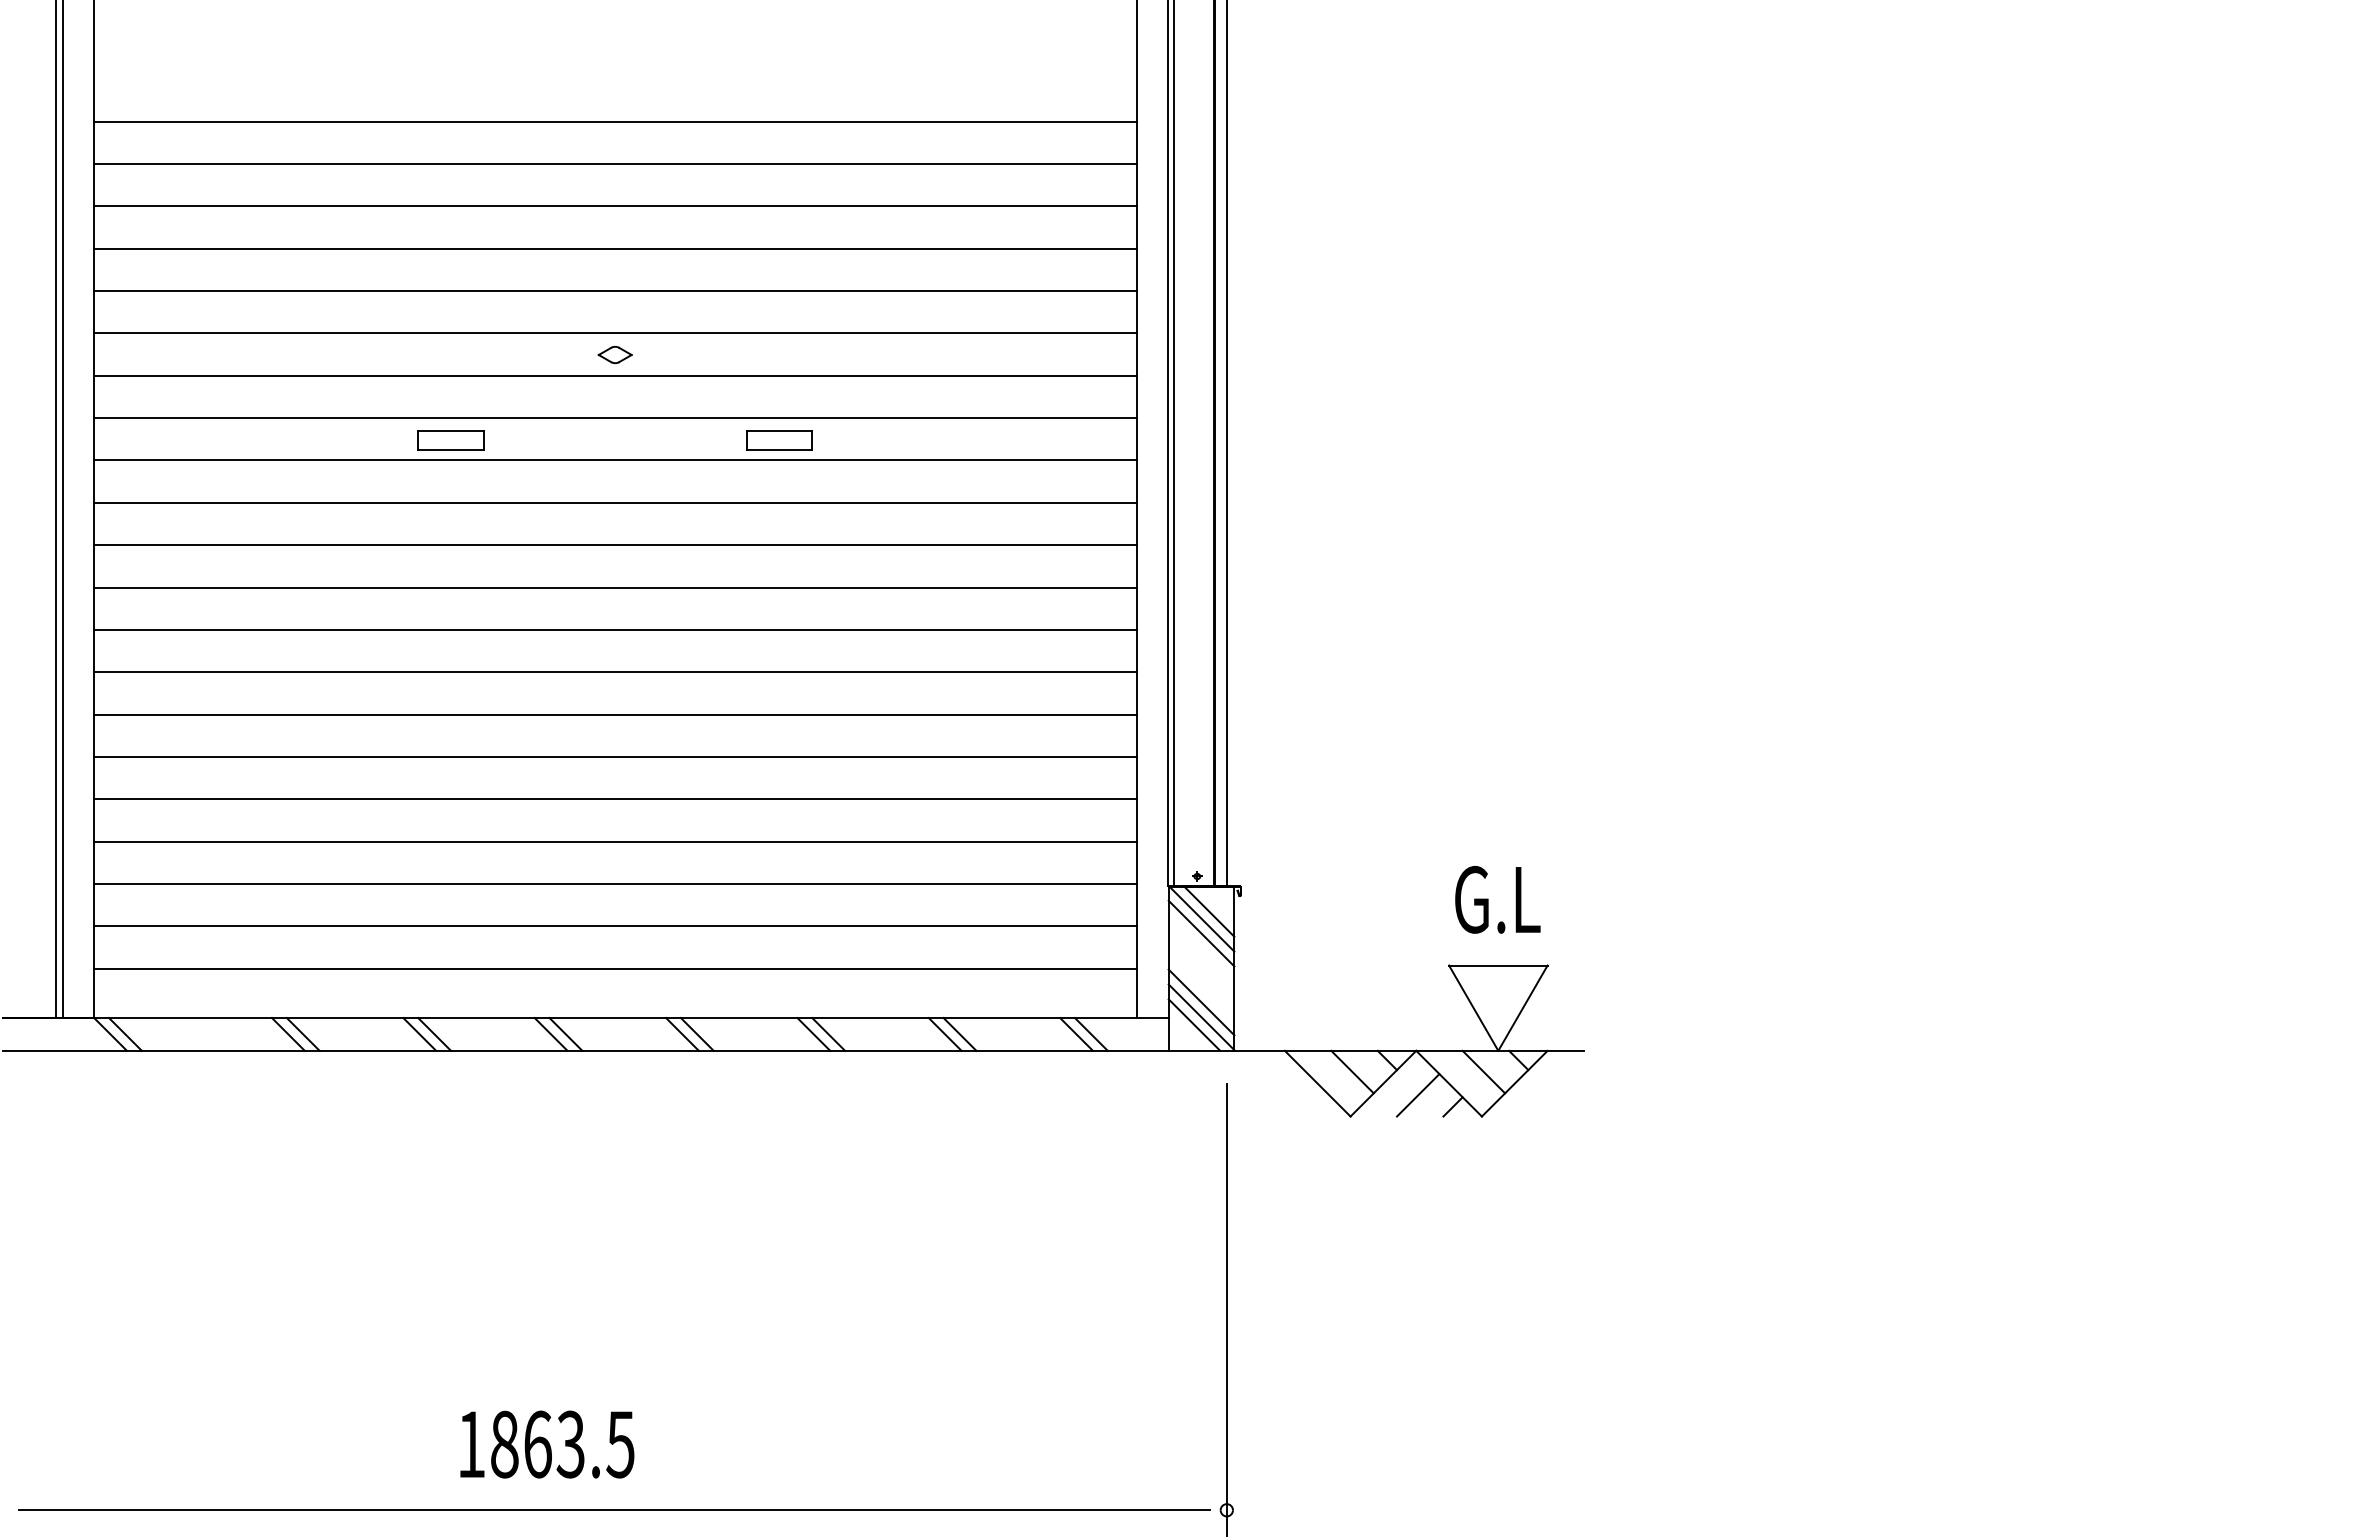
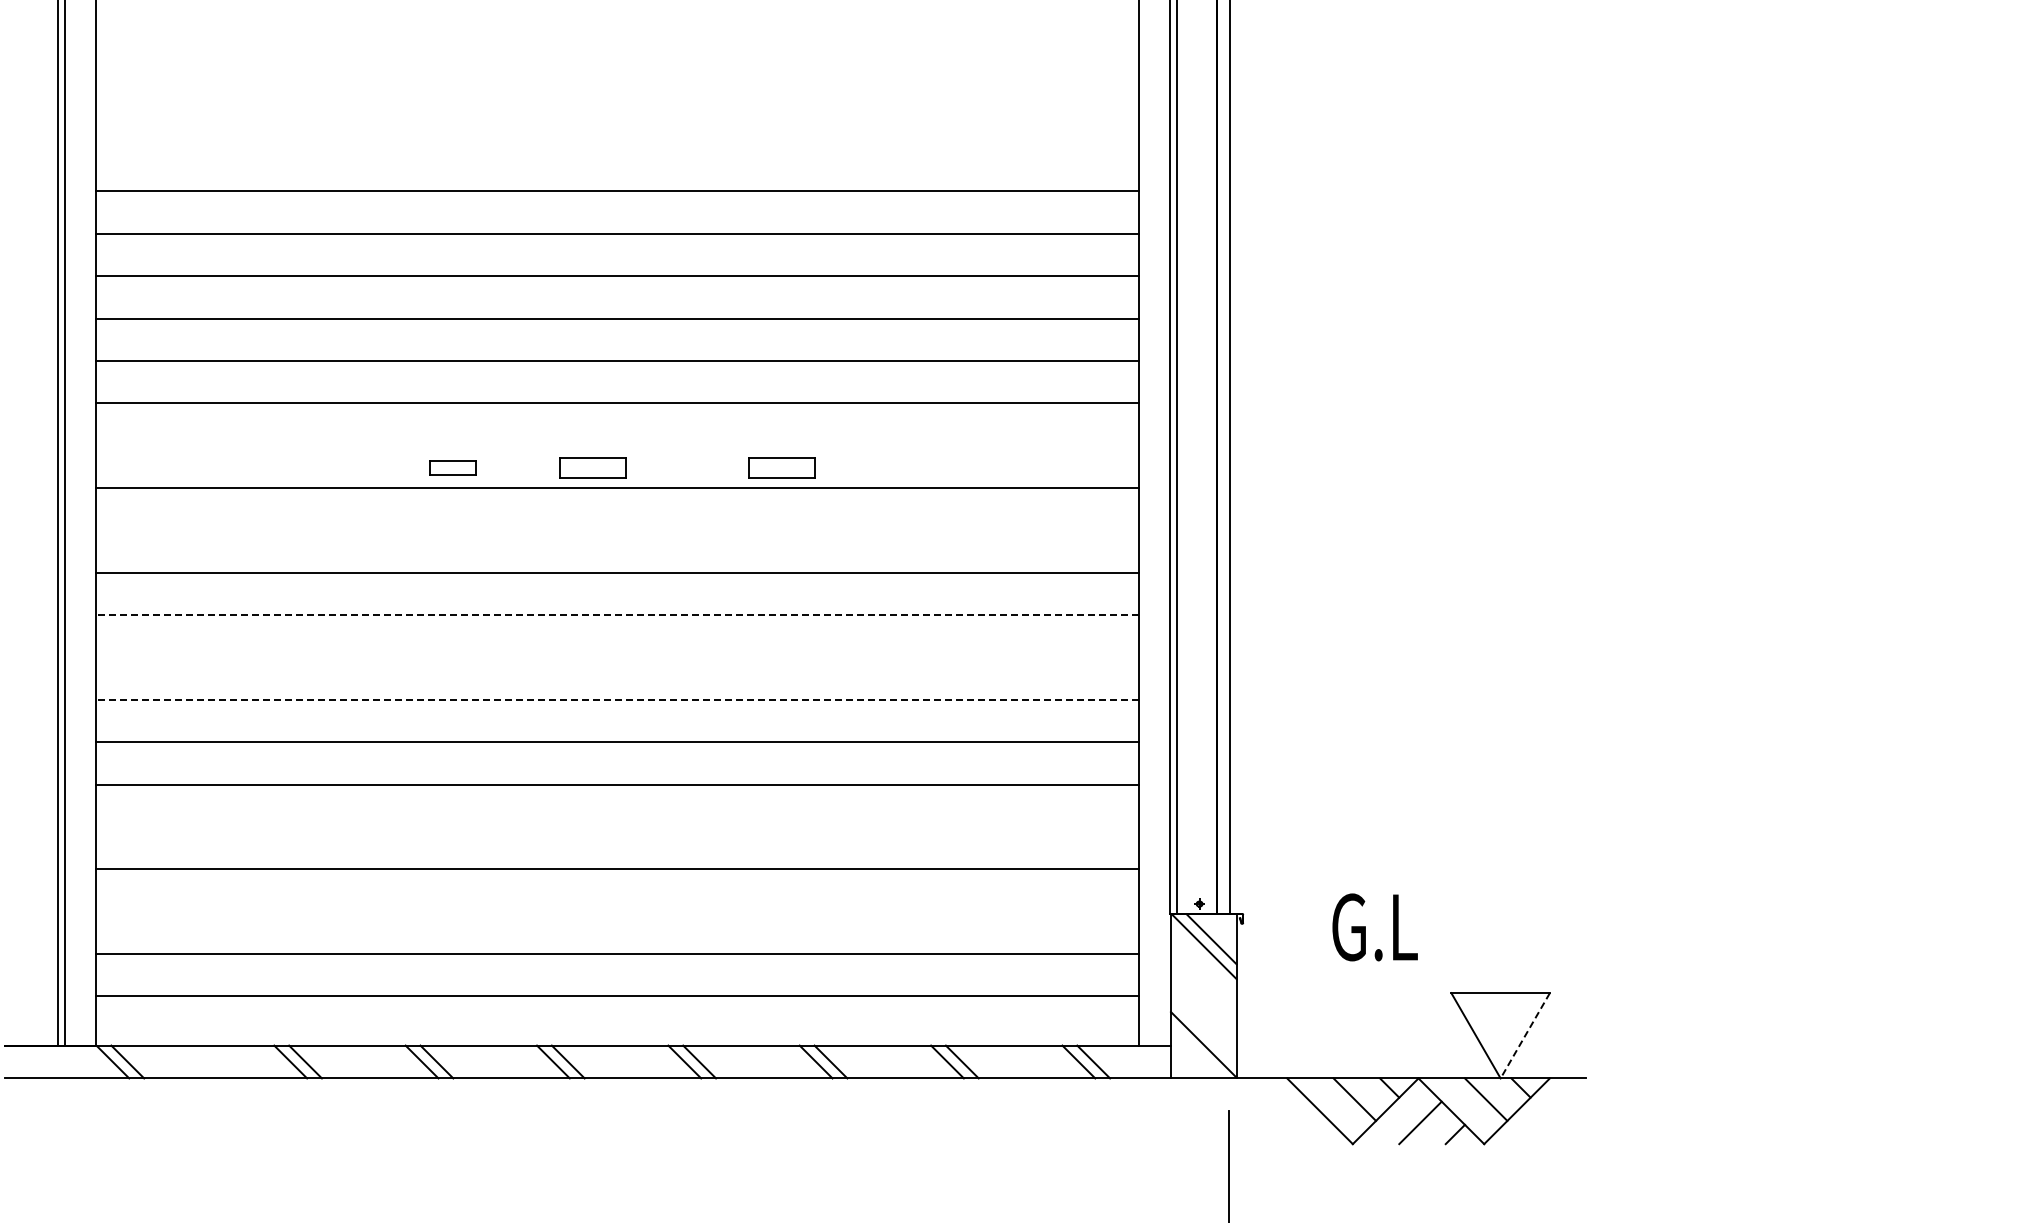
line: (614, 121) -> (616, 149), removed
part: (614, 355) -> (616, 383), removed
line: (614, 418) -> (616, 446), removed
part: (450, 440) -> (452, 468), size x0.7
part: (590, 440) -> (592, 468), added
line: (614, 502) -> (616, 530), removed
line: (615, 587) -> (617, 615), solid -> dashed
line: (614, 629) -> (616, 657), removed
line: (615, 672) -> (617, 700), solid -> dashed
line: (614, 799) -> (616, 827), removed
line: (614, 884) -> (616, 912), removed
text: (1497, 899) -> (1374, 927), moved
line: (1201, 933) -> (1203, 961), removed
line: (1201, 1002) -> (1203, 1030), removed
line: (1522, 1008) -> (1524, 1036), solid -> dashed
line: (1194, 1024) -> (1196, 1052), removed

